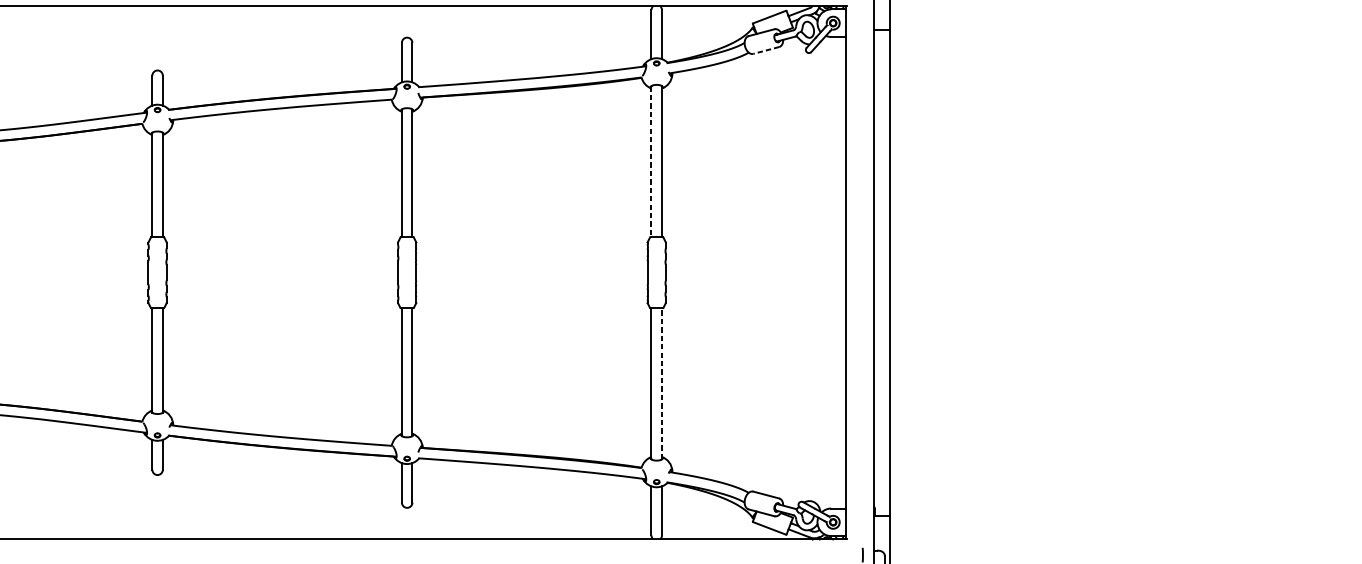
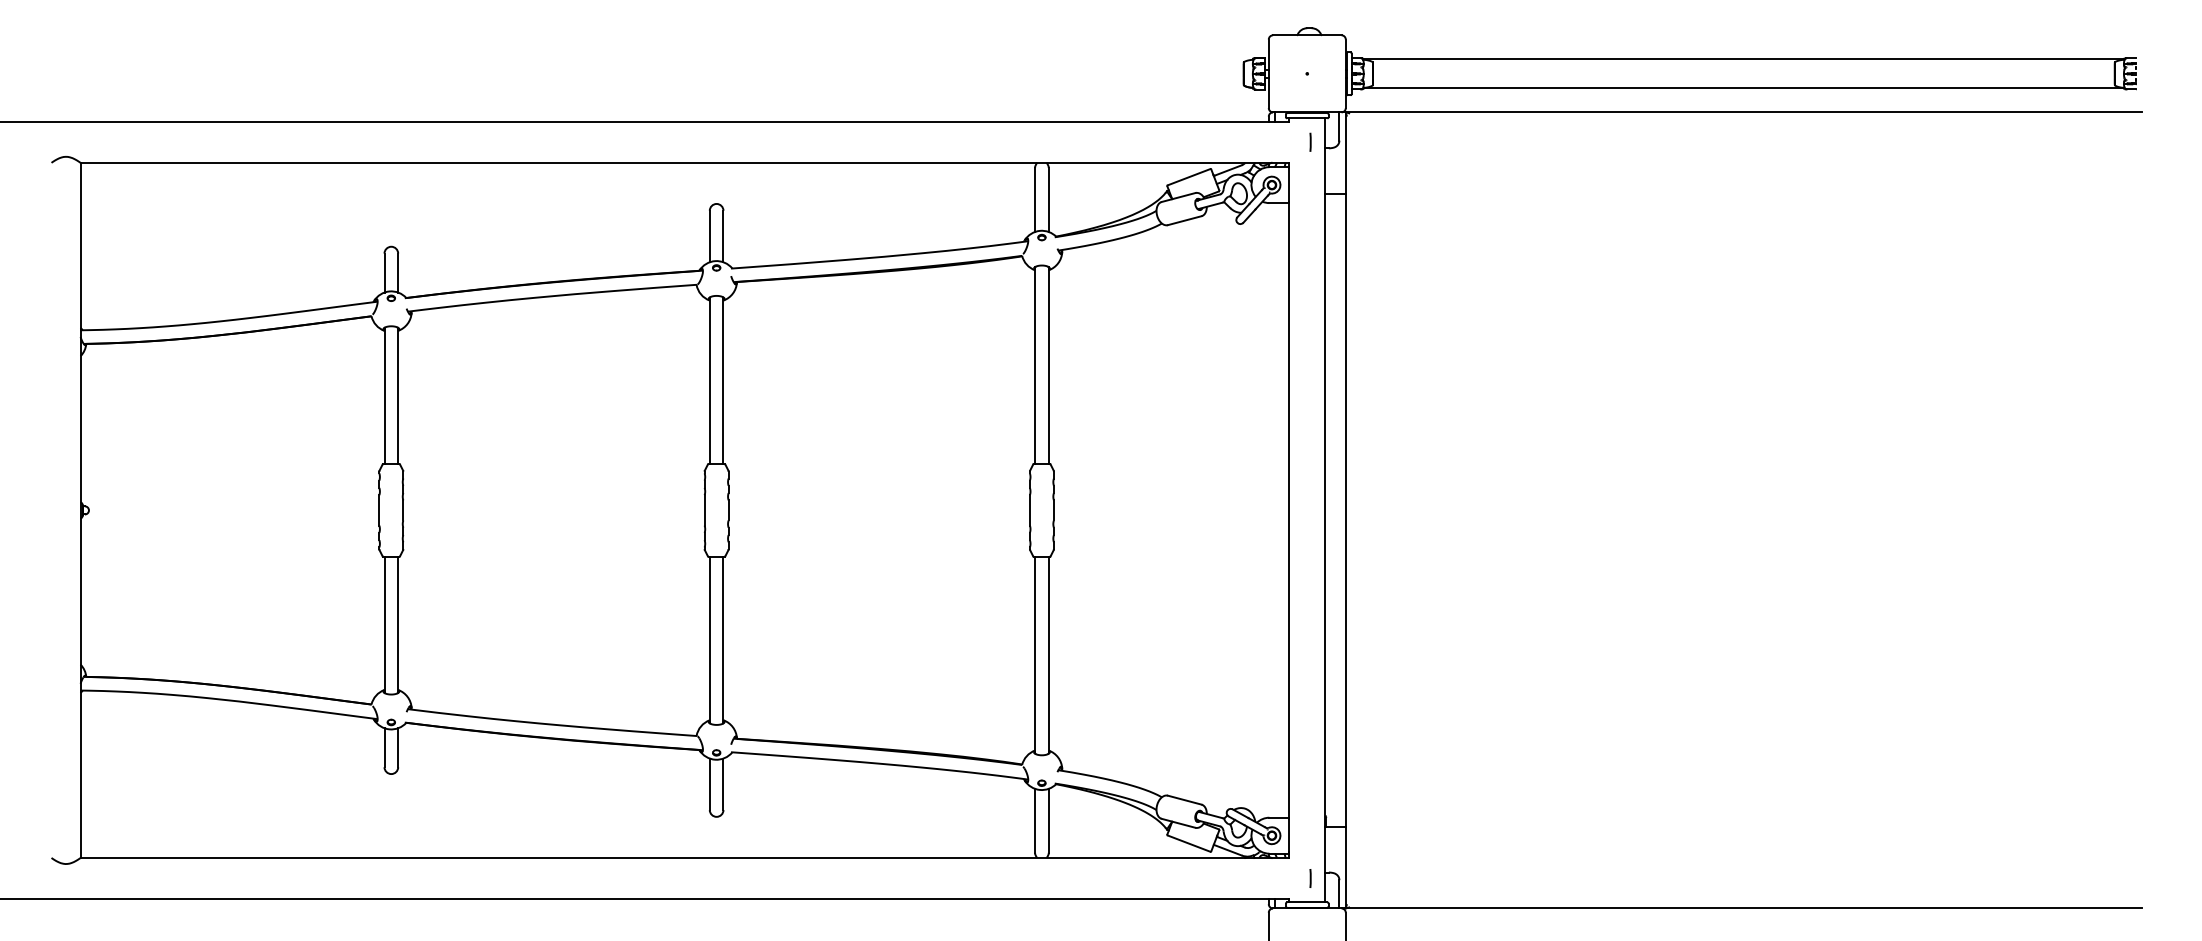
line: (766, 50) -> (1184, 220), dashed -> solid
line: (651, 162) -> (1035, 366), dashed -> solid
line: (661, 383) -> (1048, 654), dashed -> solid

